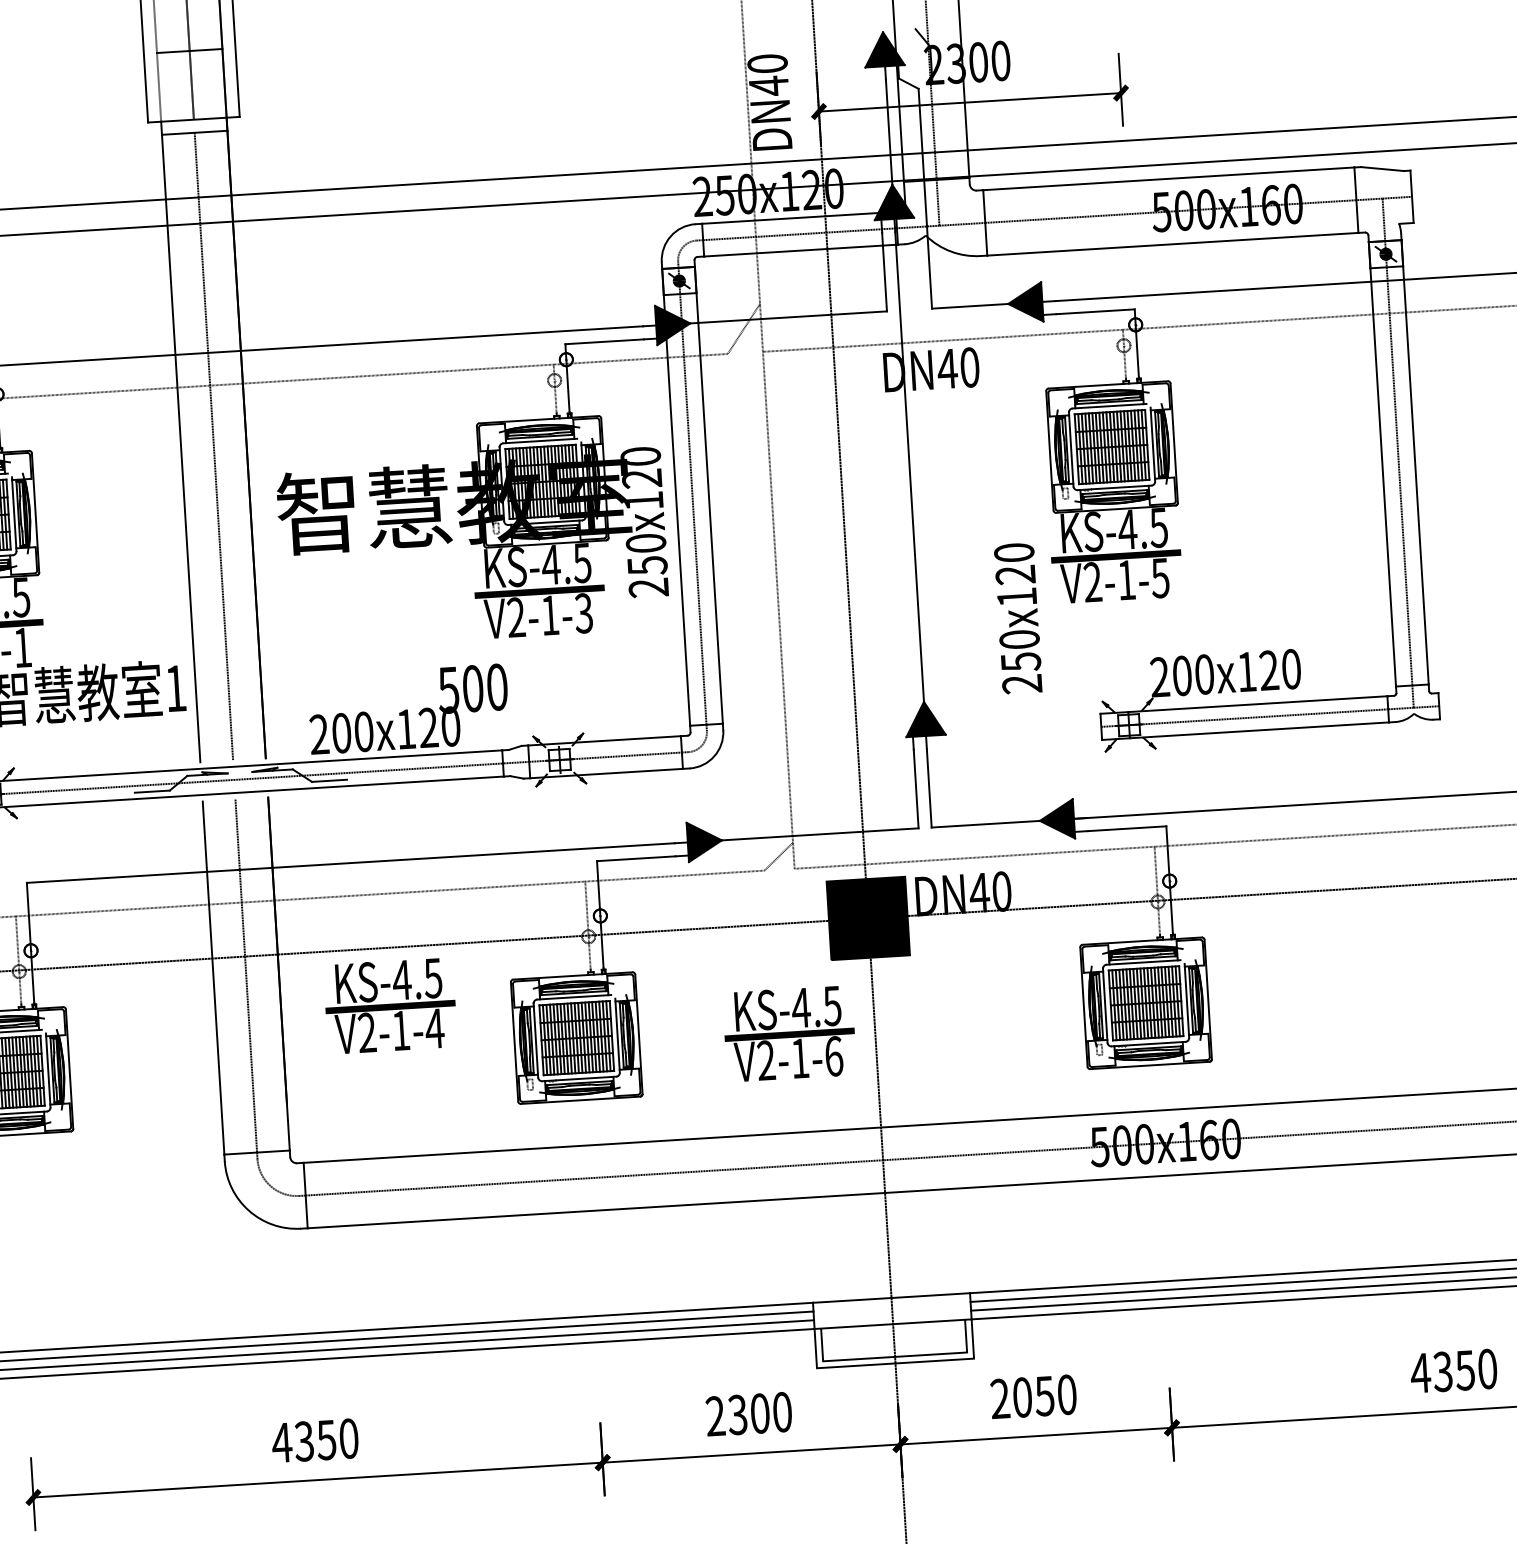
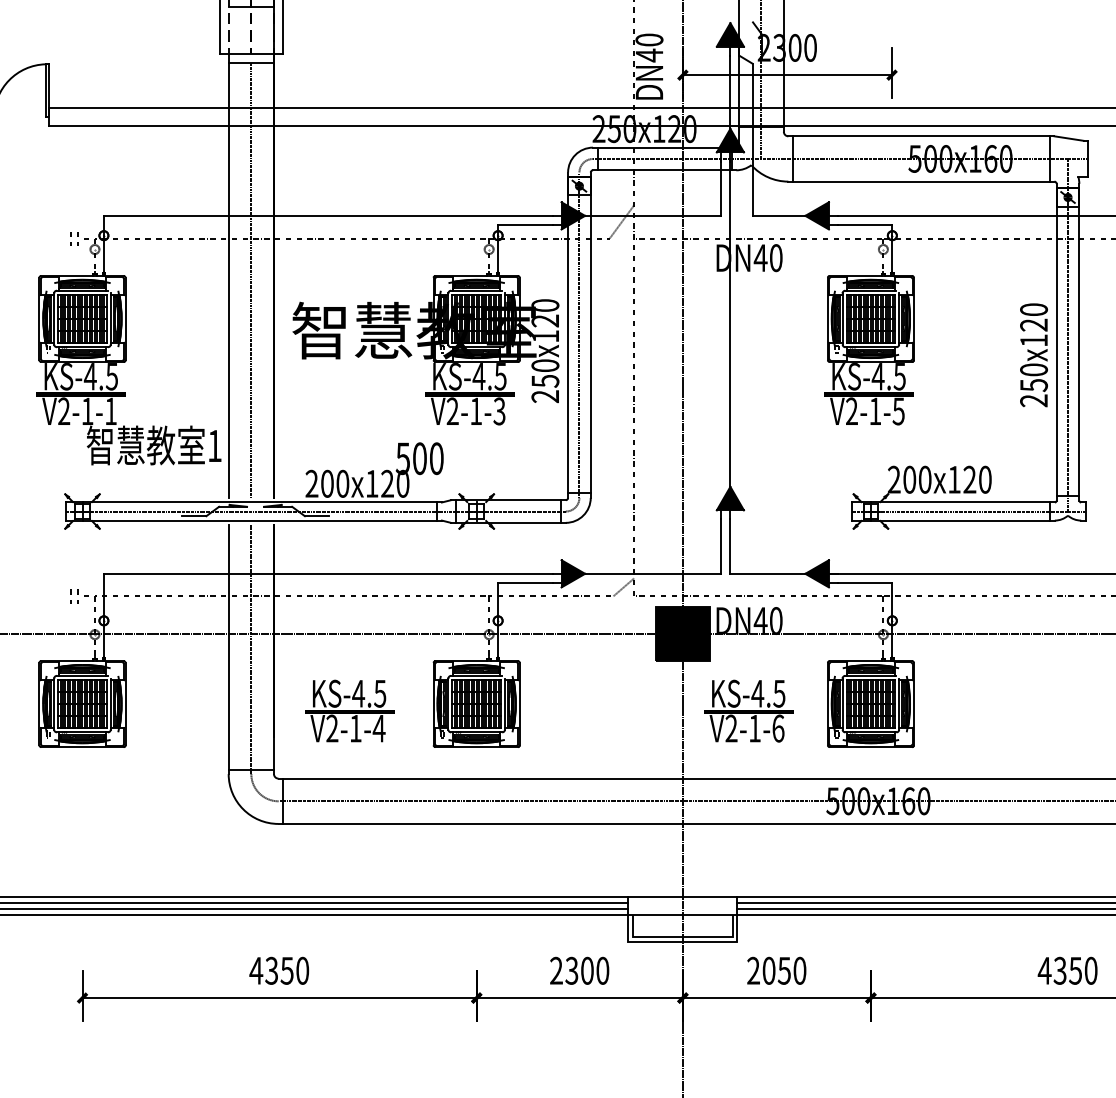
text: (1017, 618) -> (1033, 355), moved
text: (390, 1005) -> (349, 710), moved
text: (789, 1032) -> (748, 710), moved

